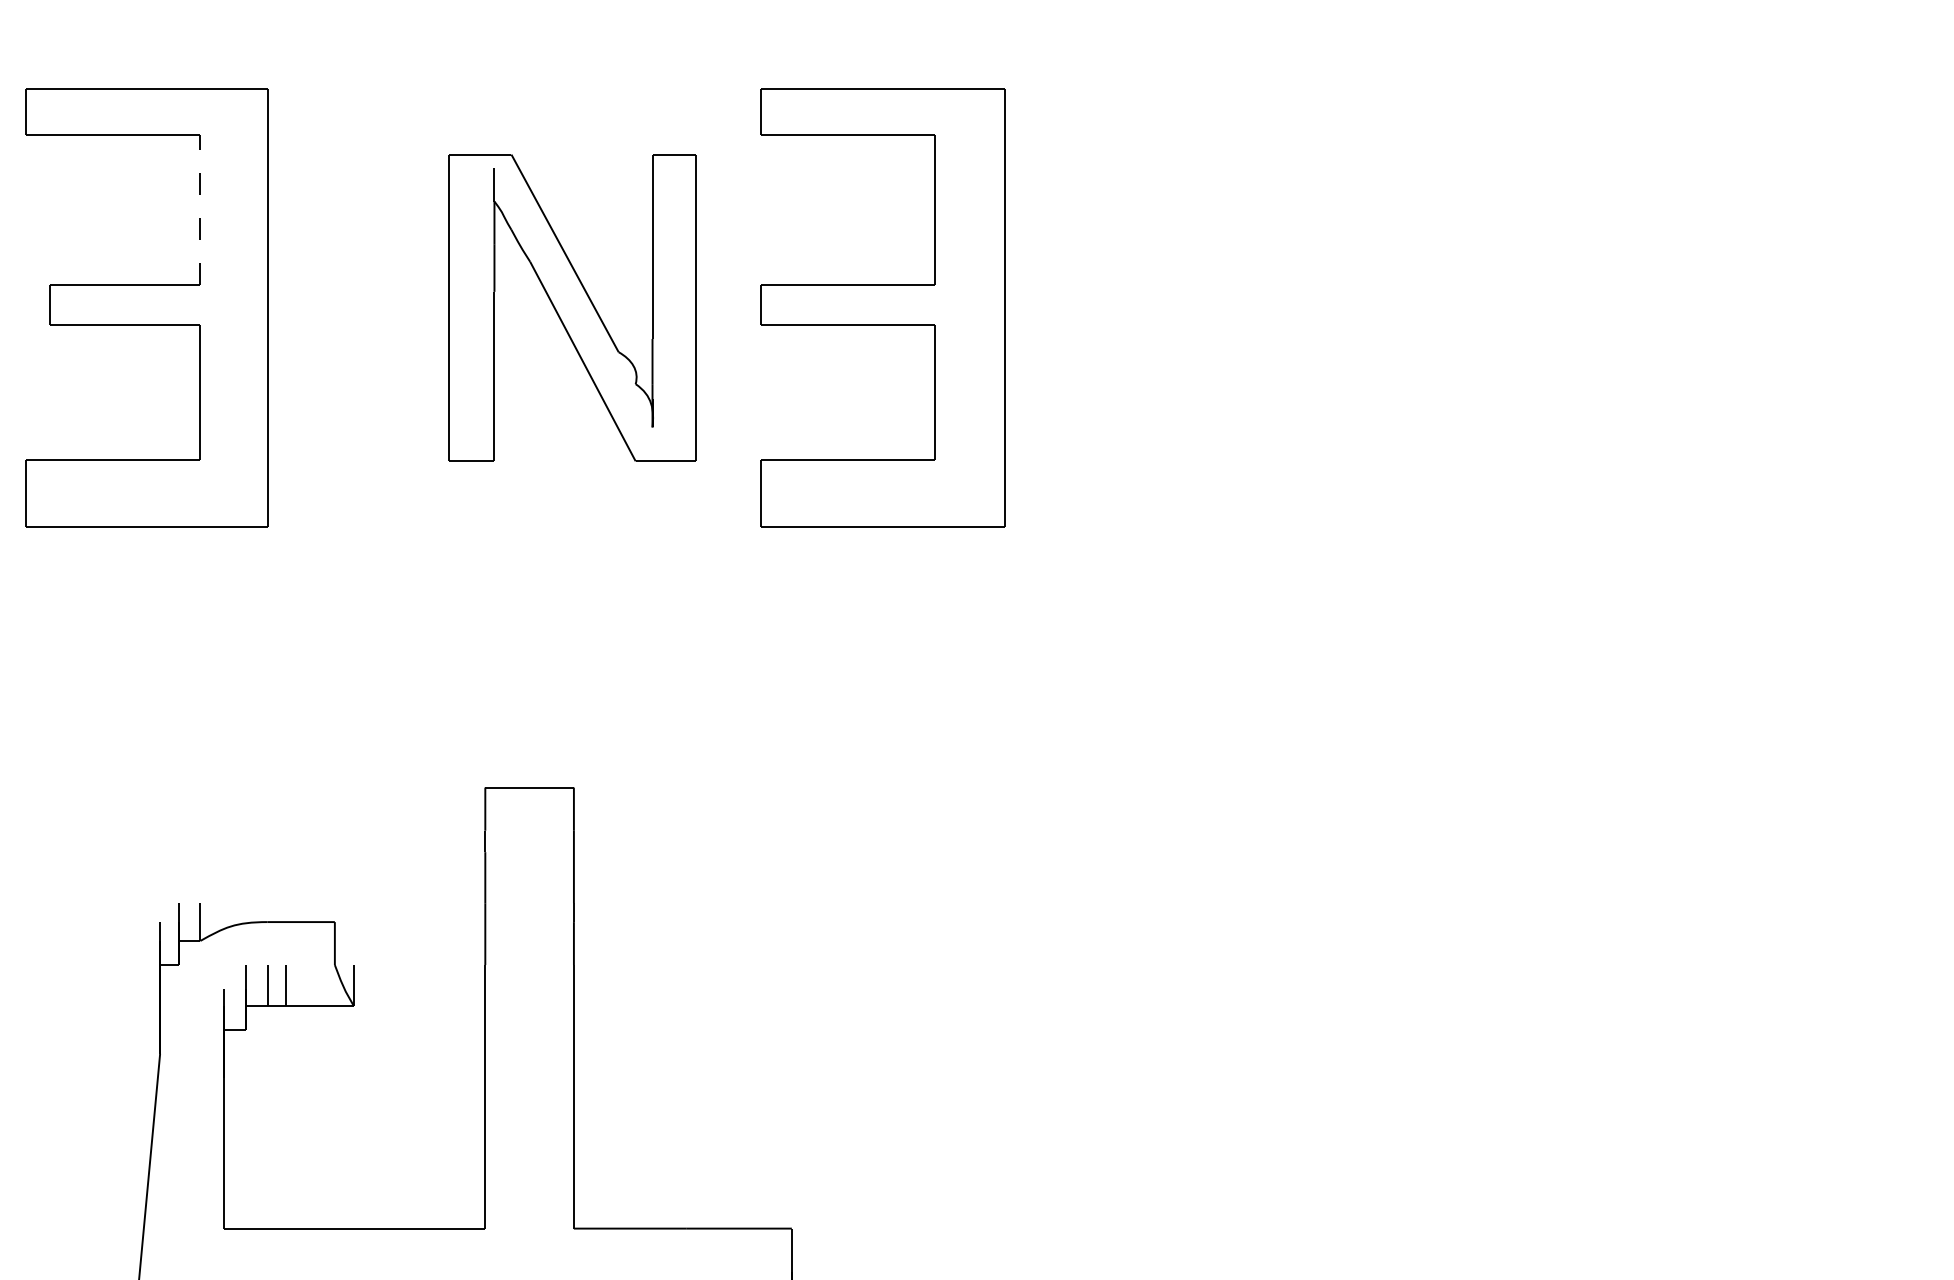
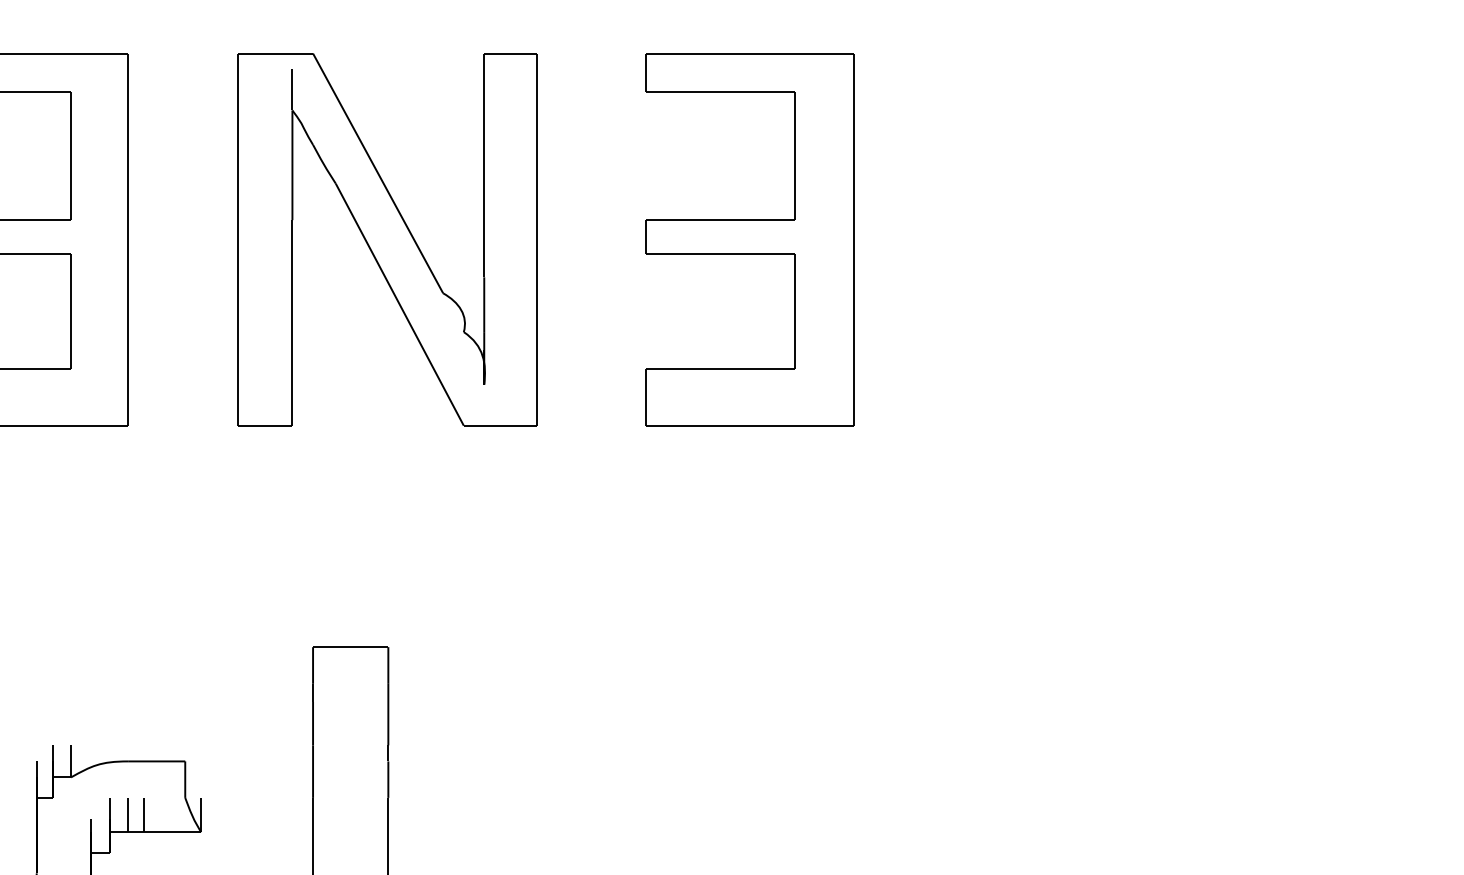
line: (200, 209) -> (71, 156), dashed -> solid
part: (572, 307) -> (387, 239), size x1.43
part: (882, 307) -> (749, 239), moved

